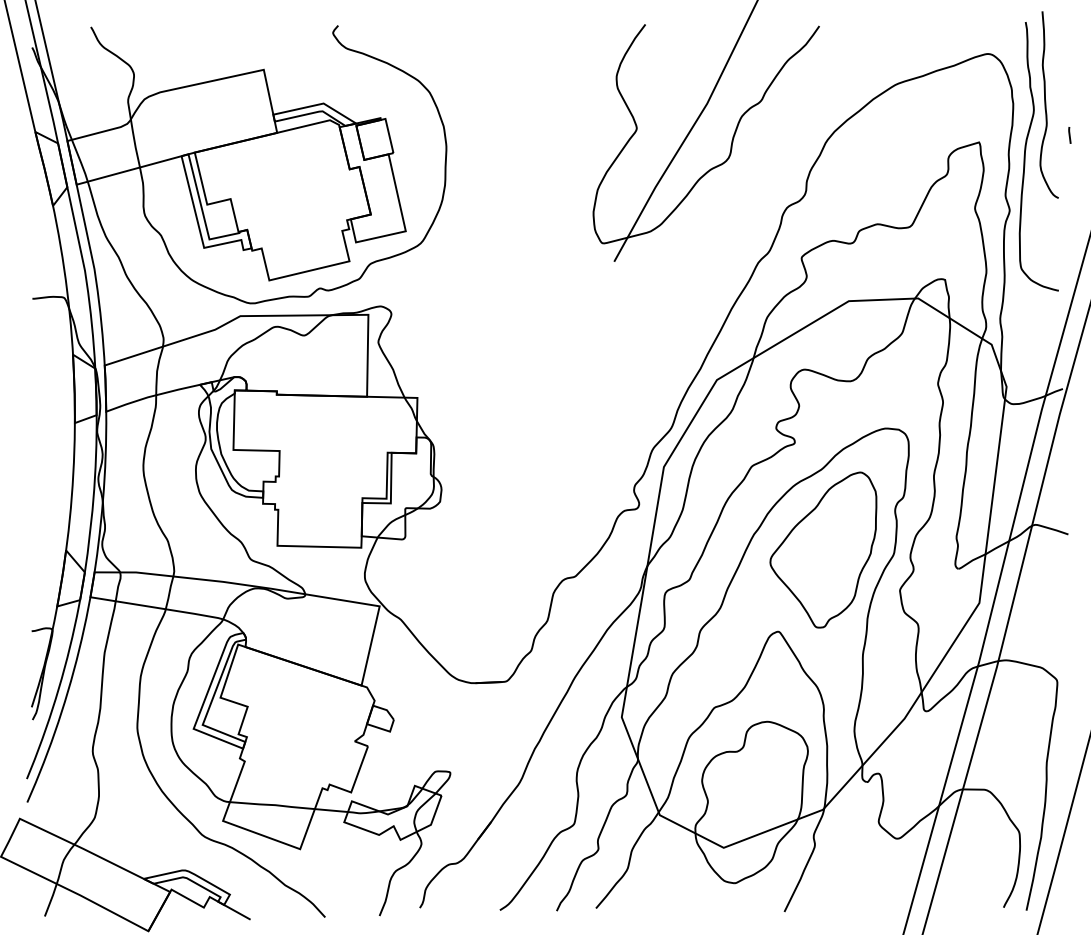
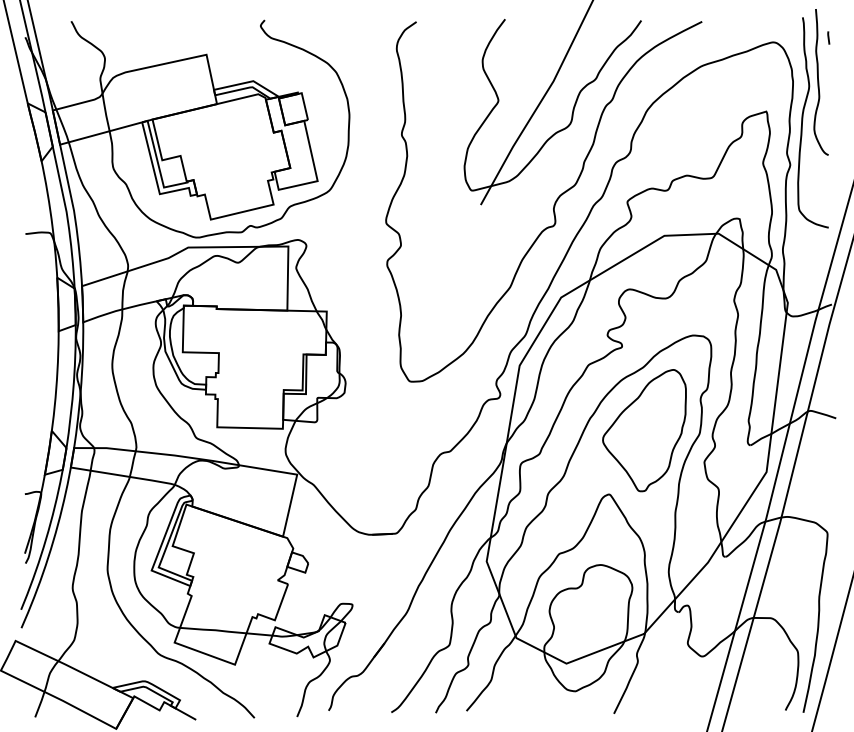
line: (1069, 135) -> (828, 38), moved
curve: (707, 261) -> (553, 204), added

